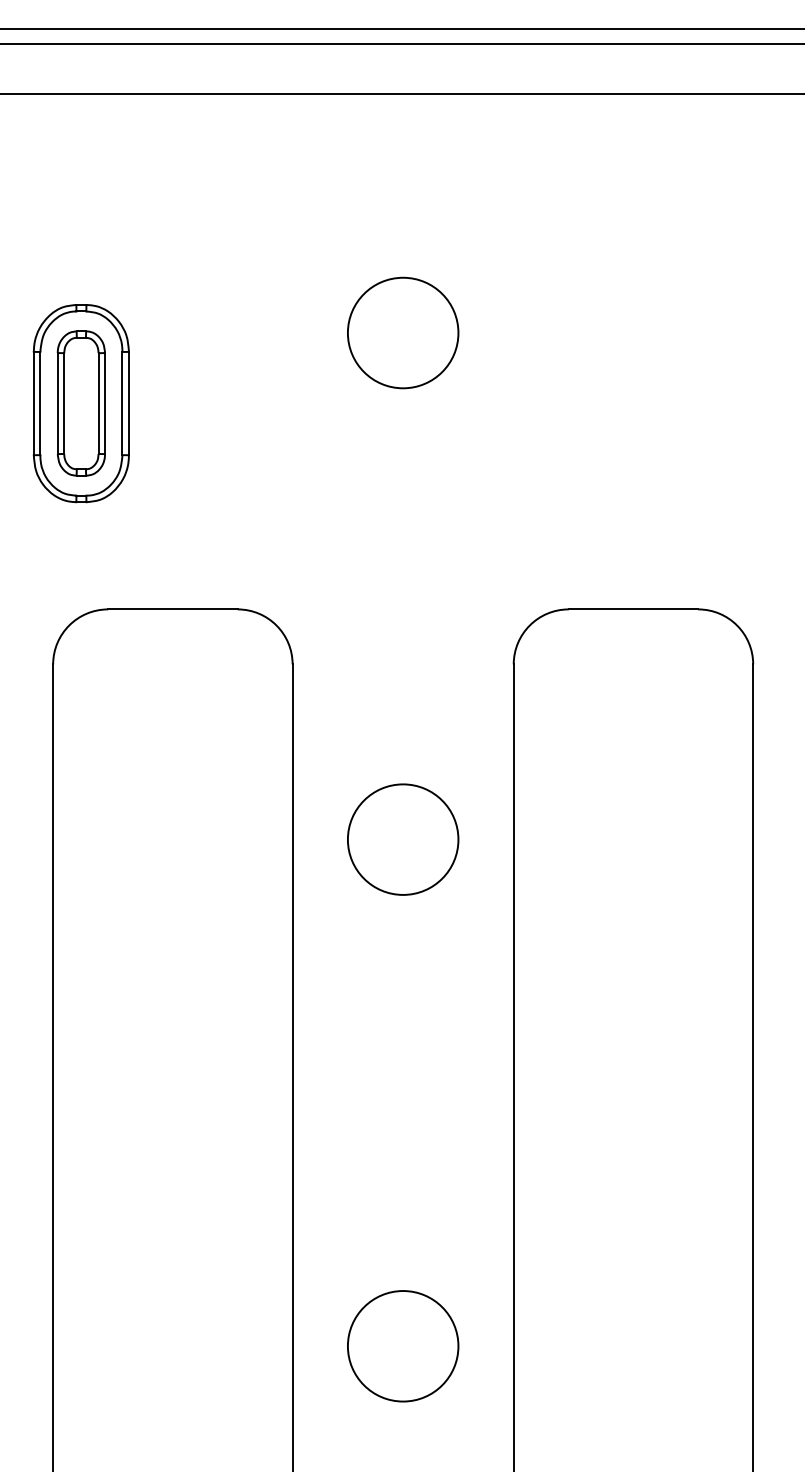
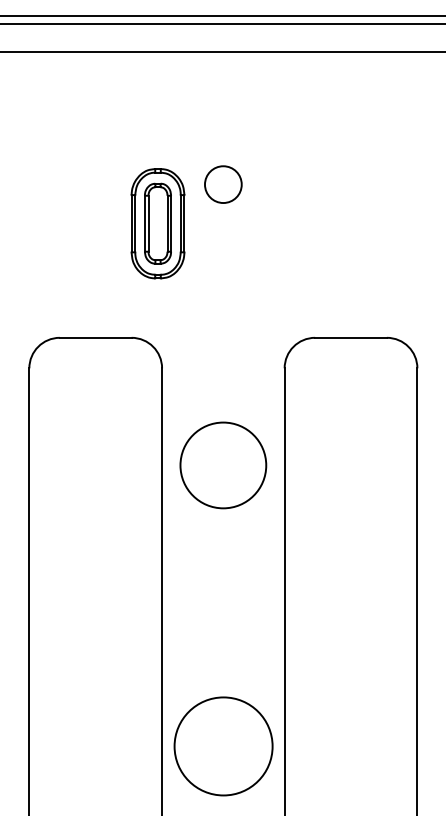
circle: (403, 332) -> (223, 184), size x0.6
part: (80, 403) -> (157, 223), moved
circle: (403, 839) -> (223, 465), size x1.4
circle: (401, 1344) -> (222, 745), size x1.6

